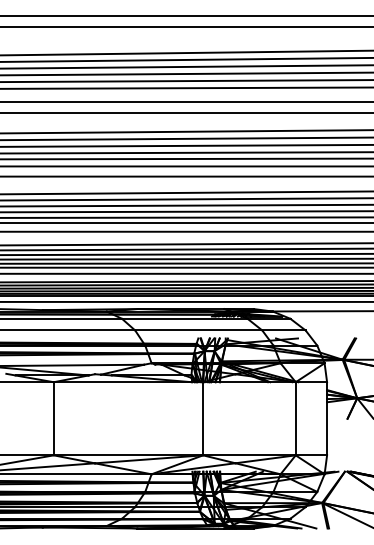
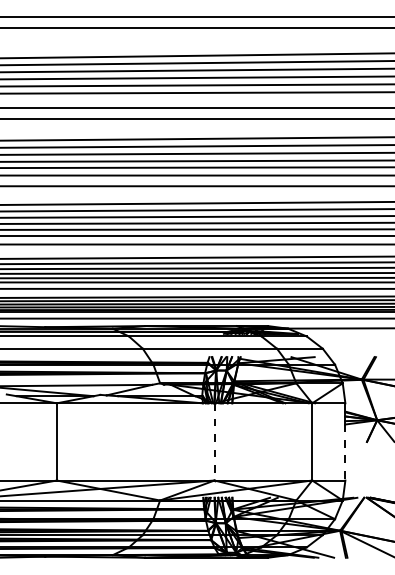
line: (203, 418) -> (214, 441), solid -> dashed
line: (327, 429) -> (345, 453), solid -> dashed

